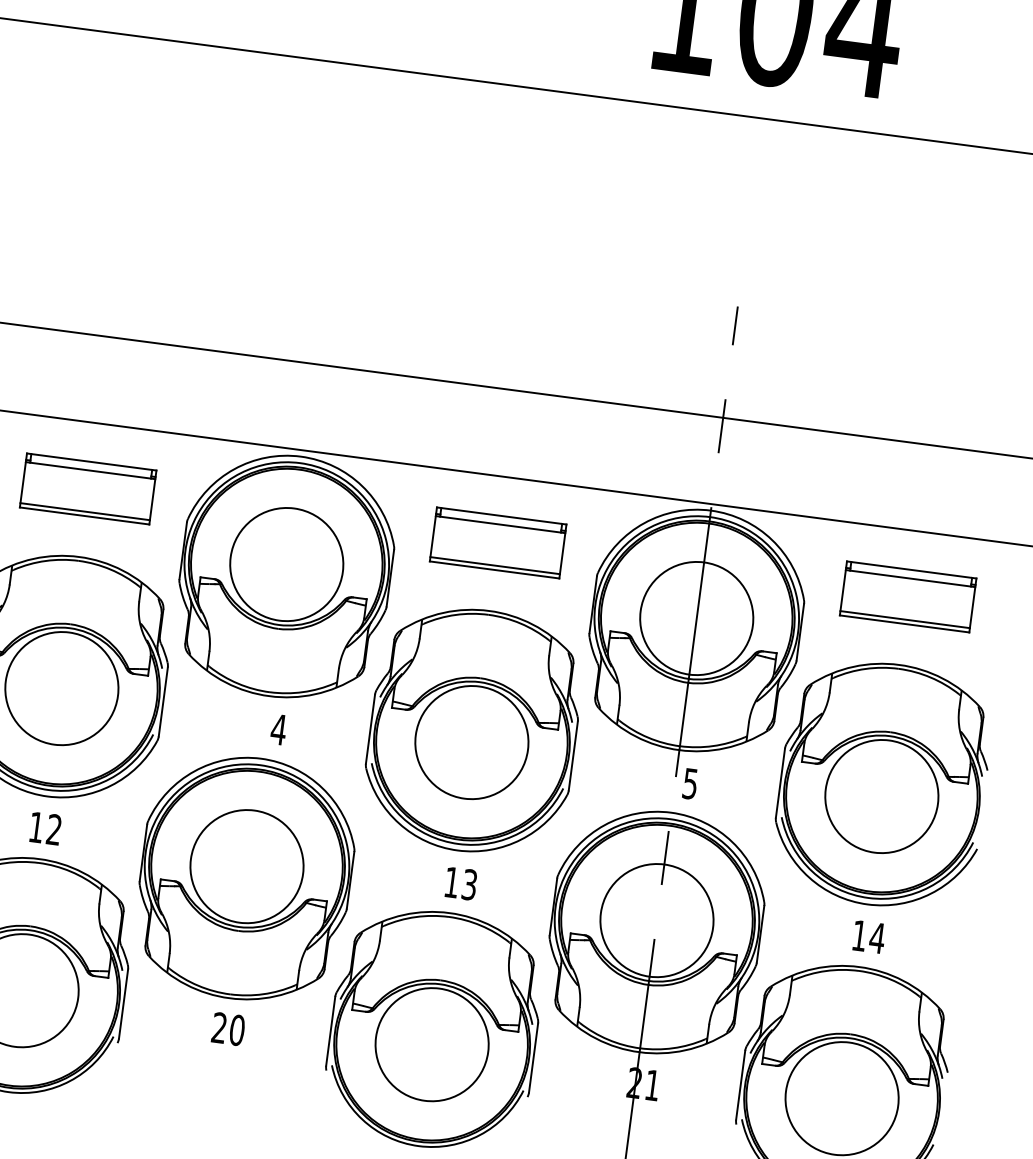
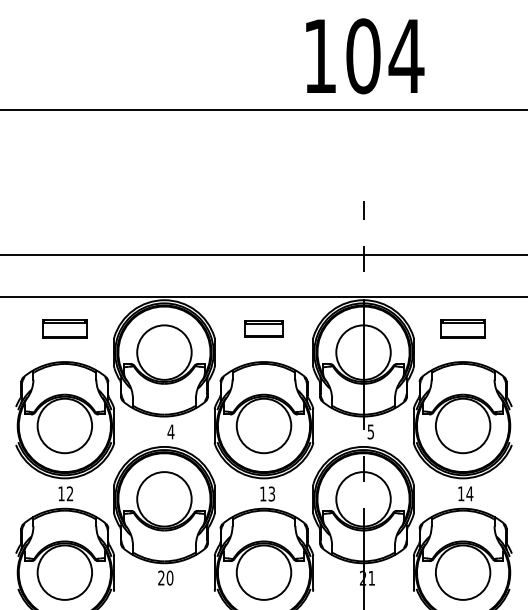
part: (87, 487) -> (64, 328), size x0.7
part: (497, 541) -> (263, 328), size x0.6
part: (909, 595) -> (463, 328), size x0.7

